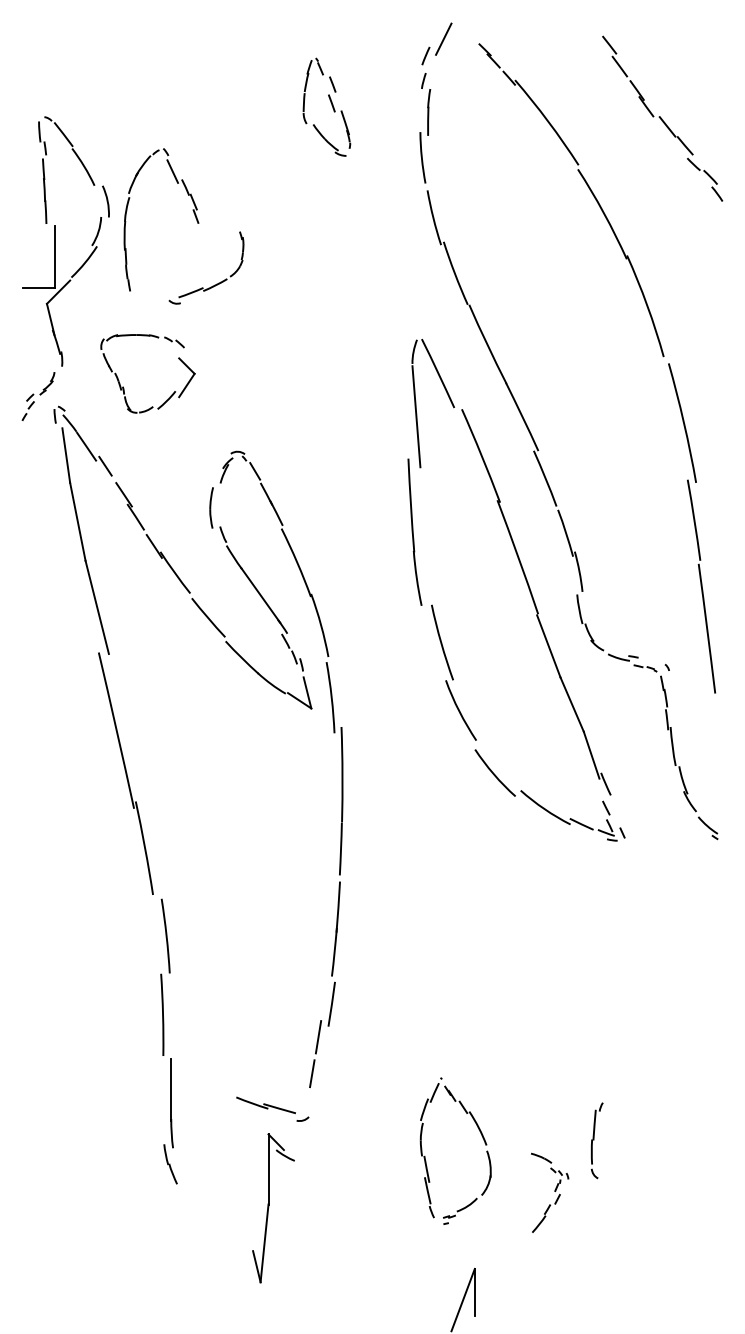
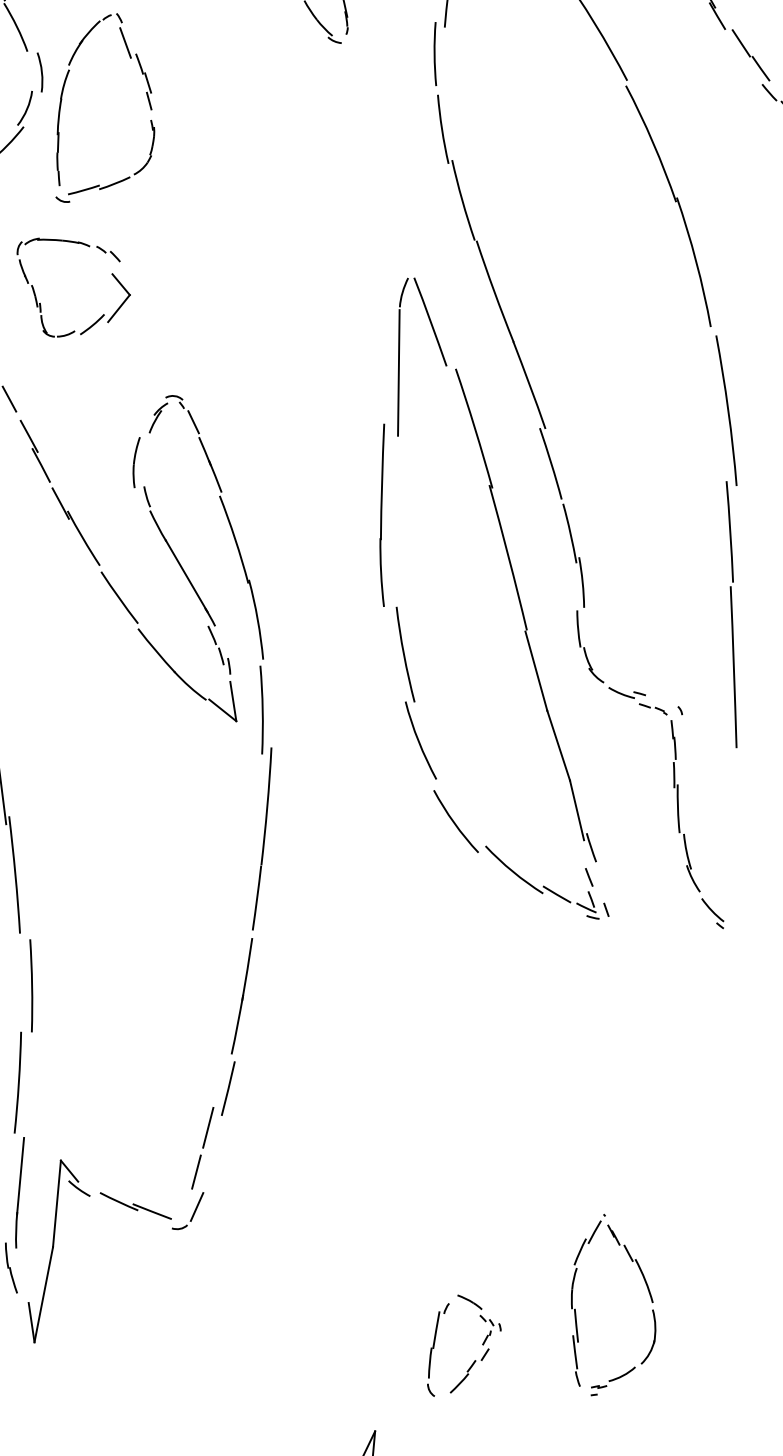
part: (214, 284) -> (113, 182), moved
line: (315, 1101) -> (197, 1206), added
part: (481, 1136) -> (647, 1291), moved
part: (596, 1140) -> (436, 1349), moved
part: (273, 1208) -> (58, 1252), moved

